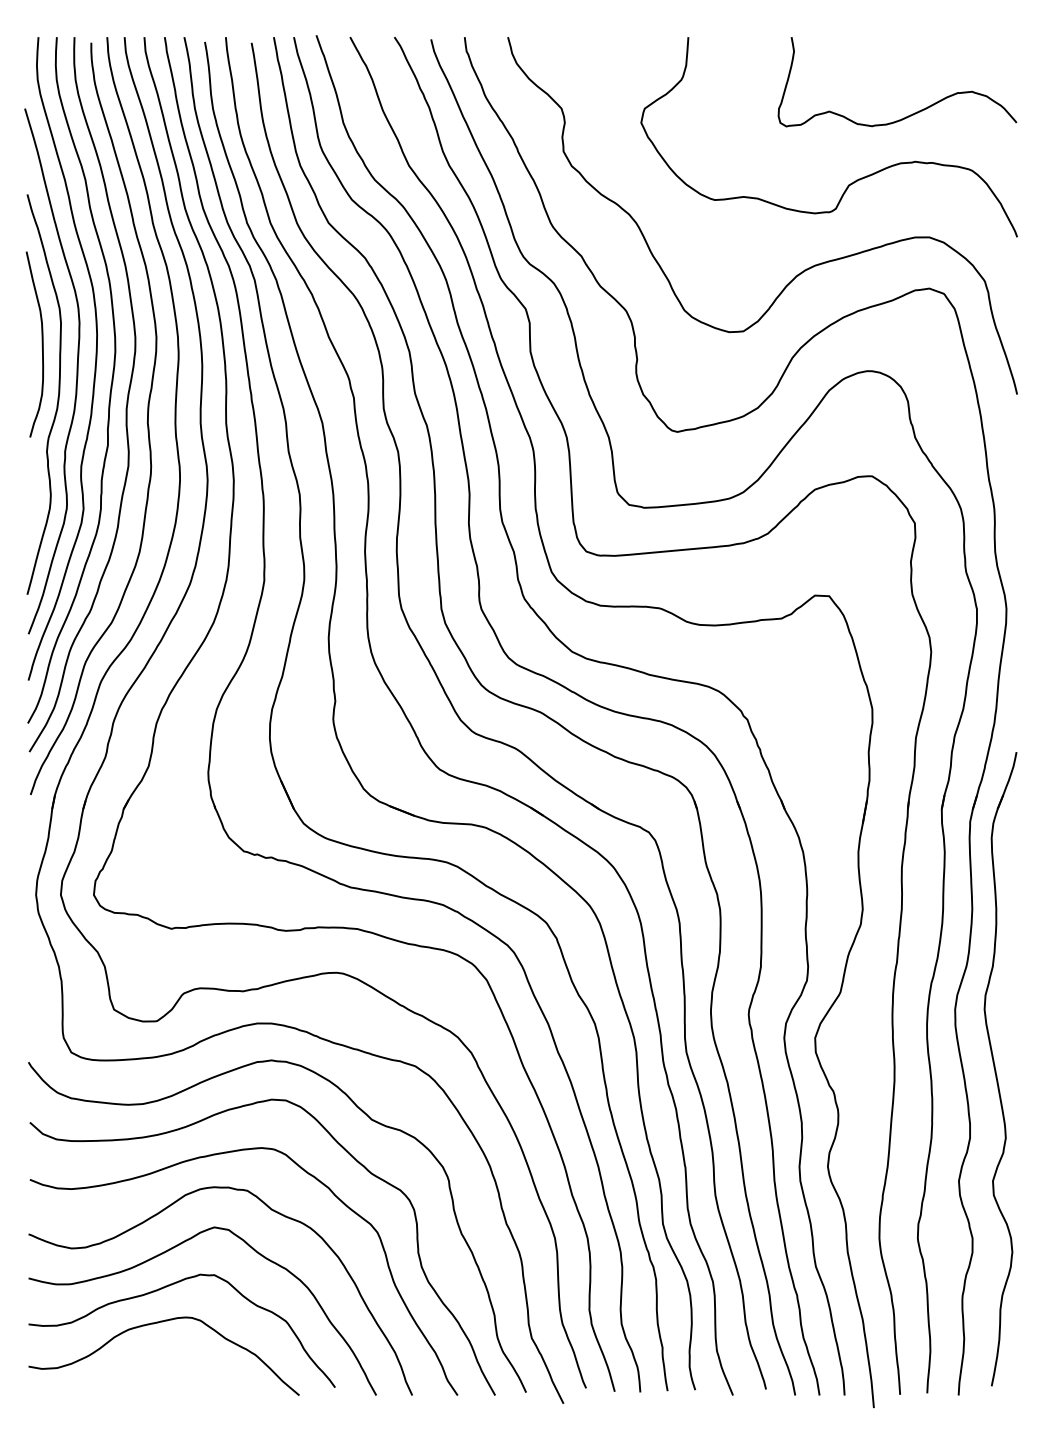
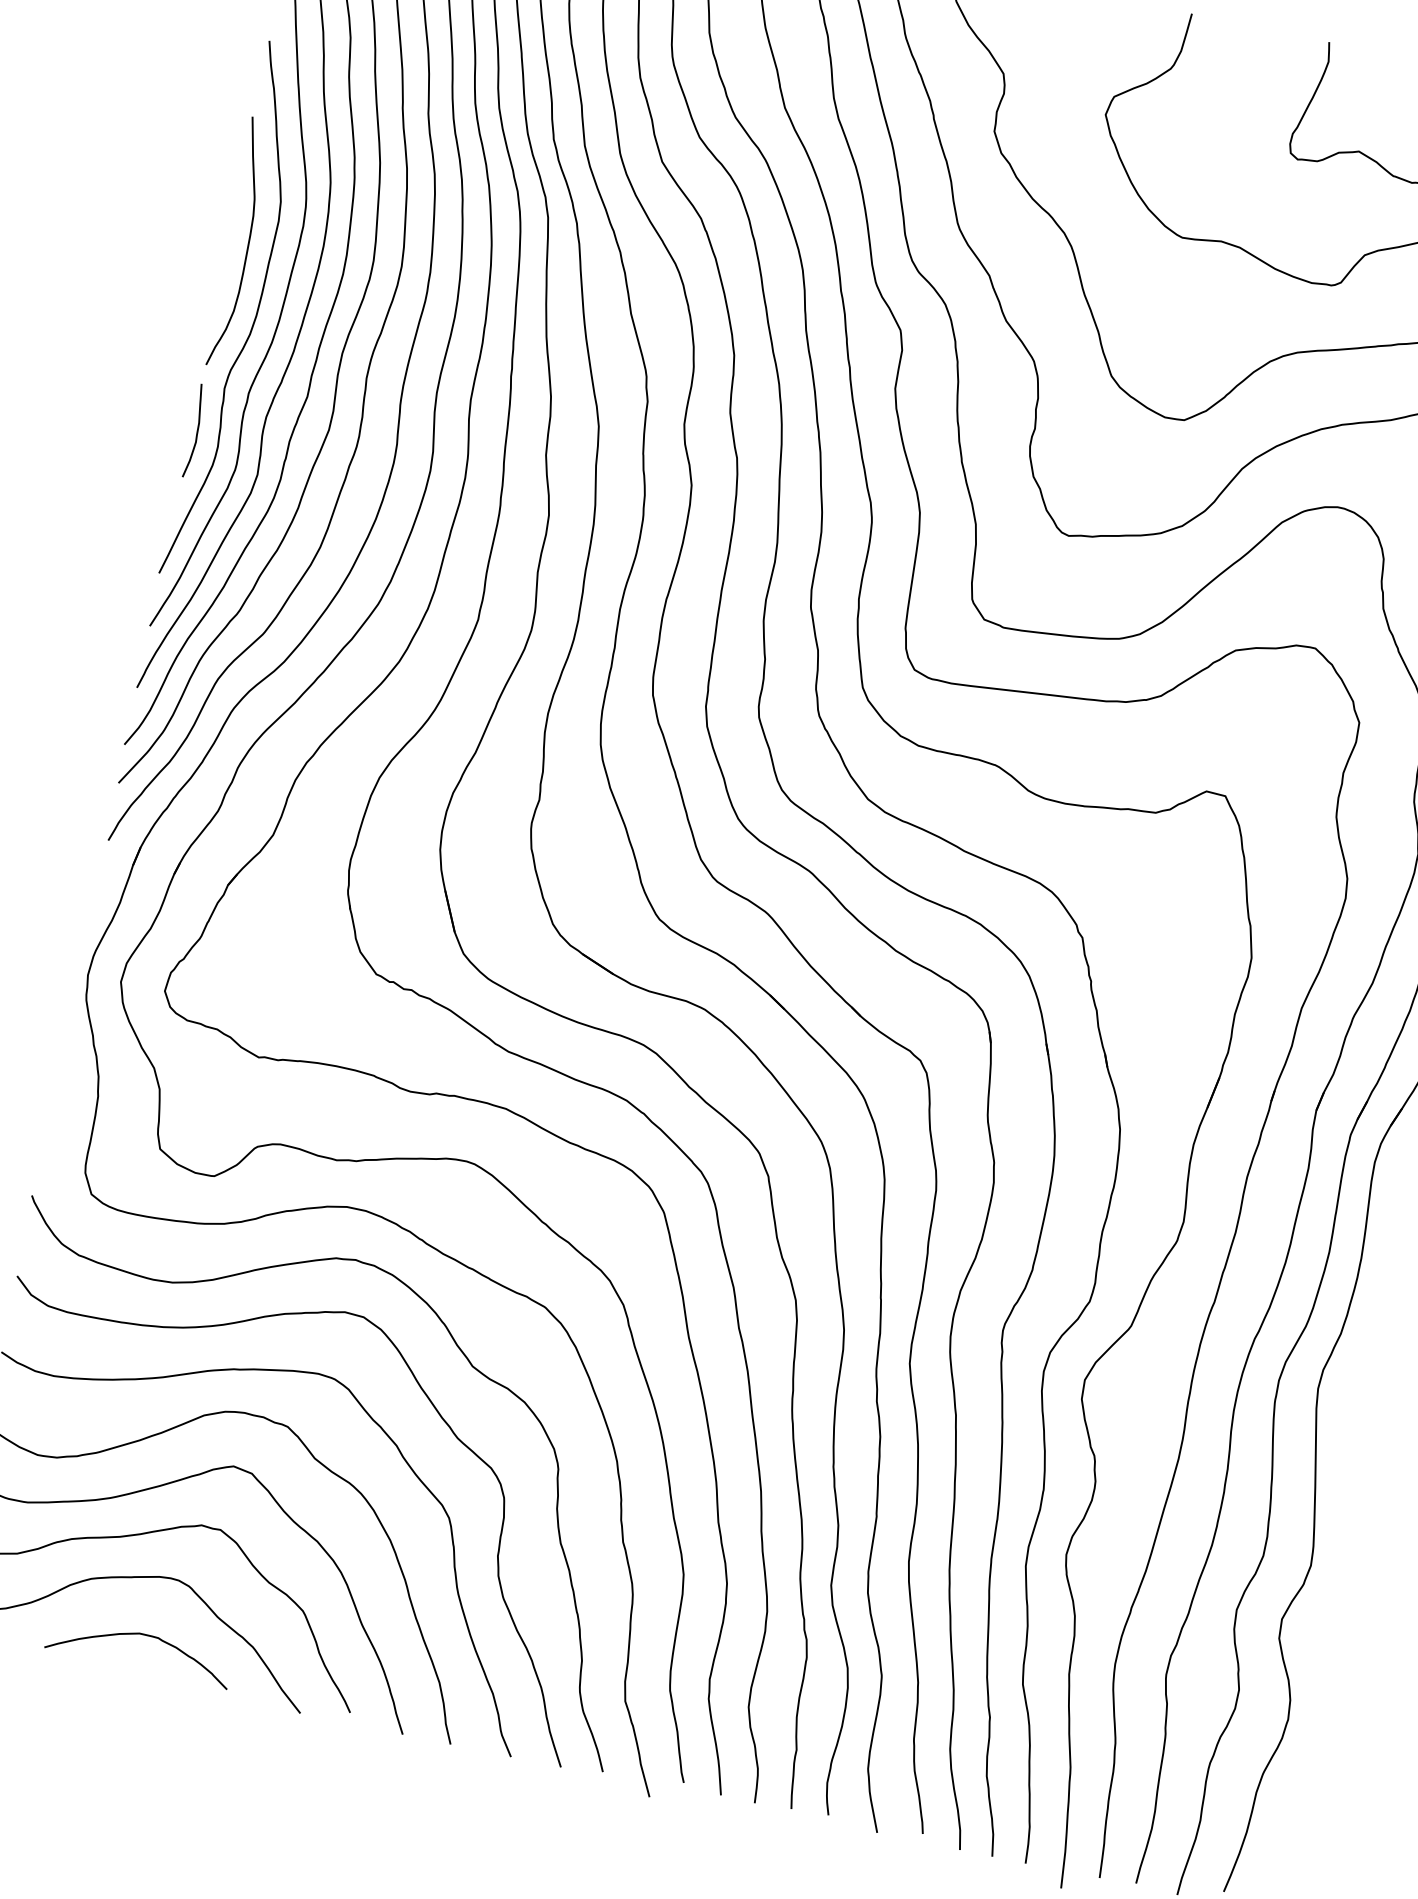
curve: (33, 486) -> (197, 431), added
curve: (170, 1363) -> (137, 1635), added

